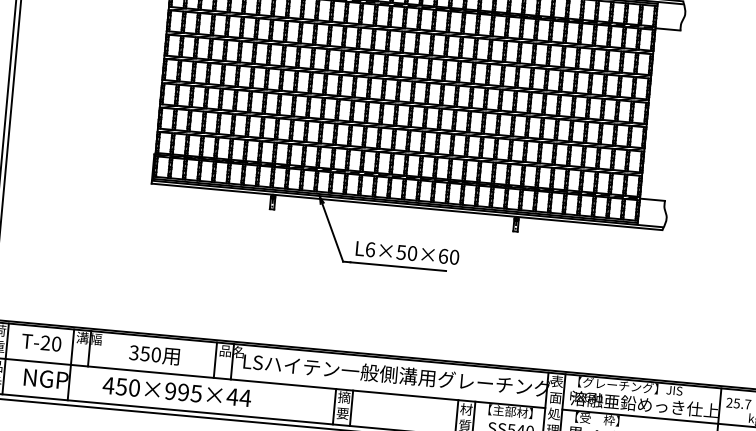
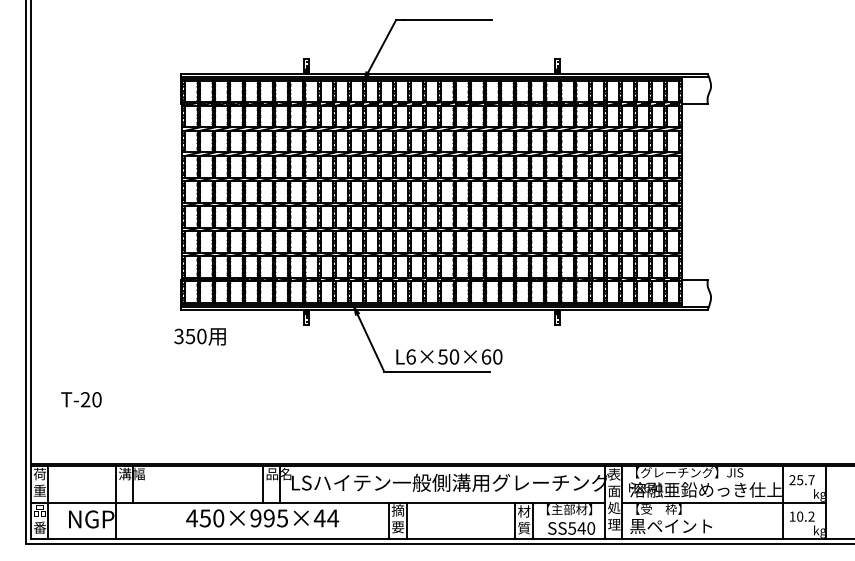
text: (41, 342) -> (81, 399), moved
text: (153, 354) -> (199, 336), moved
text: (177, 392) -> (262, 518), moved

